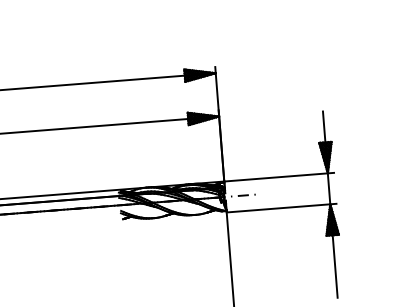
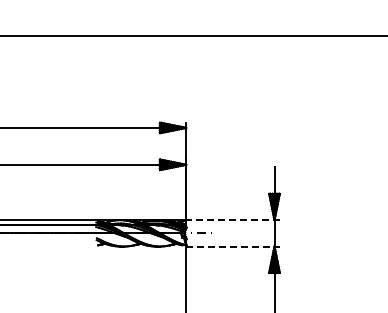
line: (279, 177) -> (233, 220), solid -> dashed
line: (282, 208) -> (233, 246), solid -> dashed

